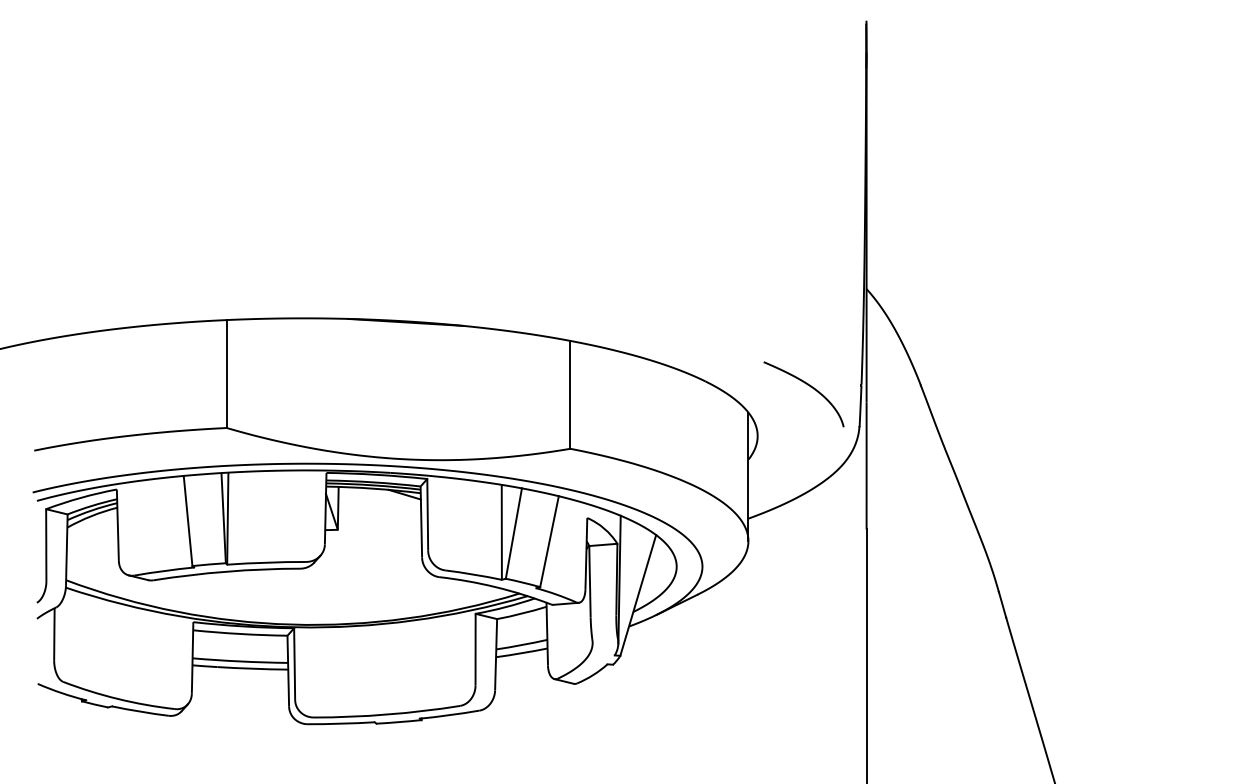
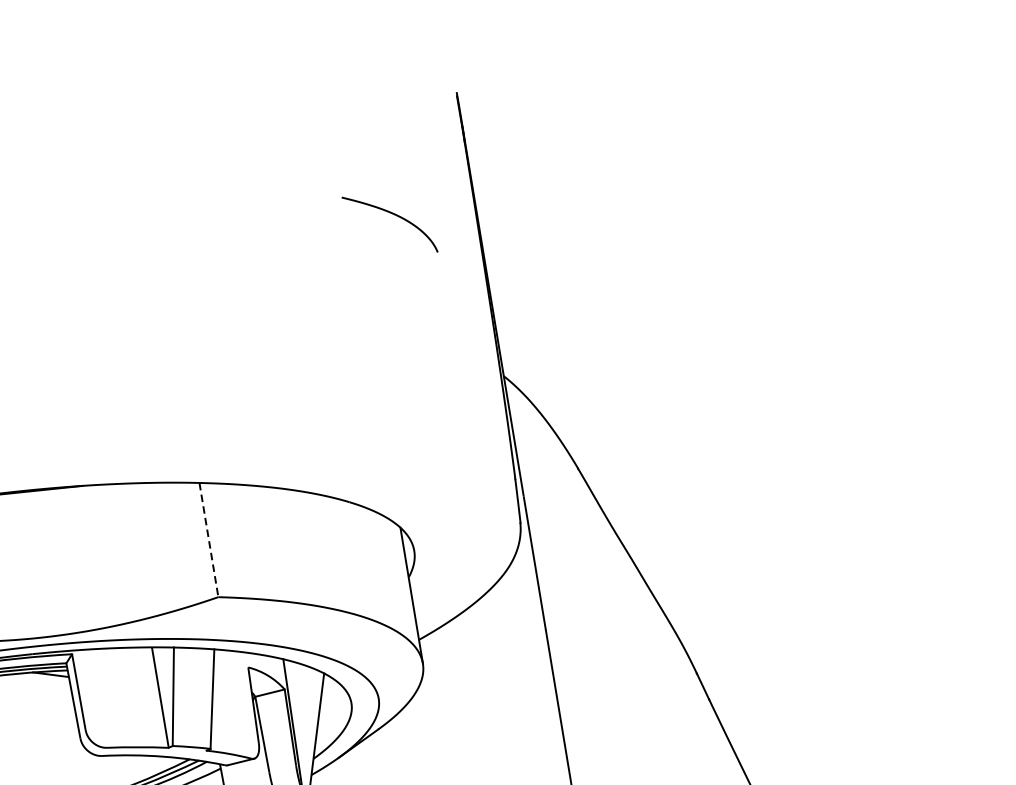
curve: (807, 385) -> (392, 214), moved
line: (570, 394) -> (208, 539), solid -> dashed

